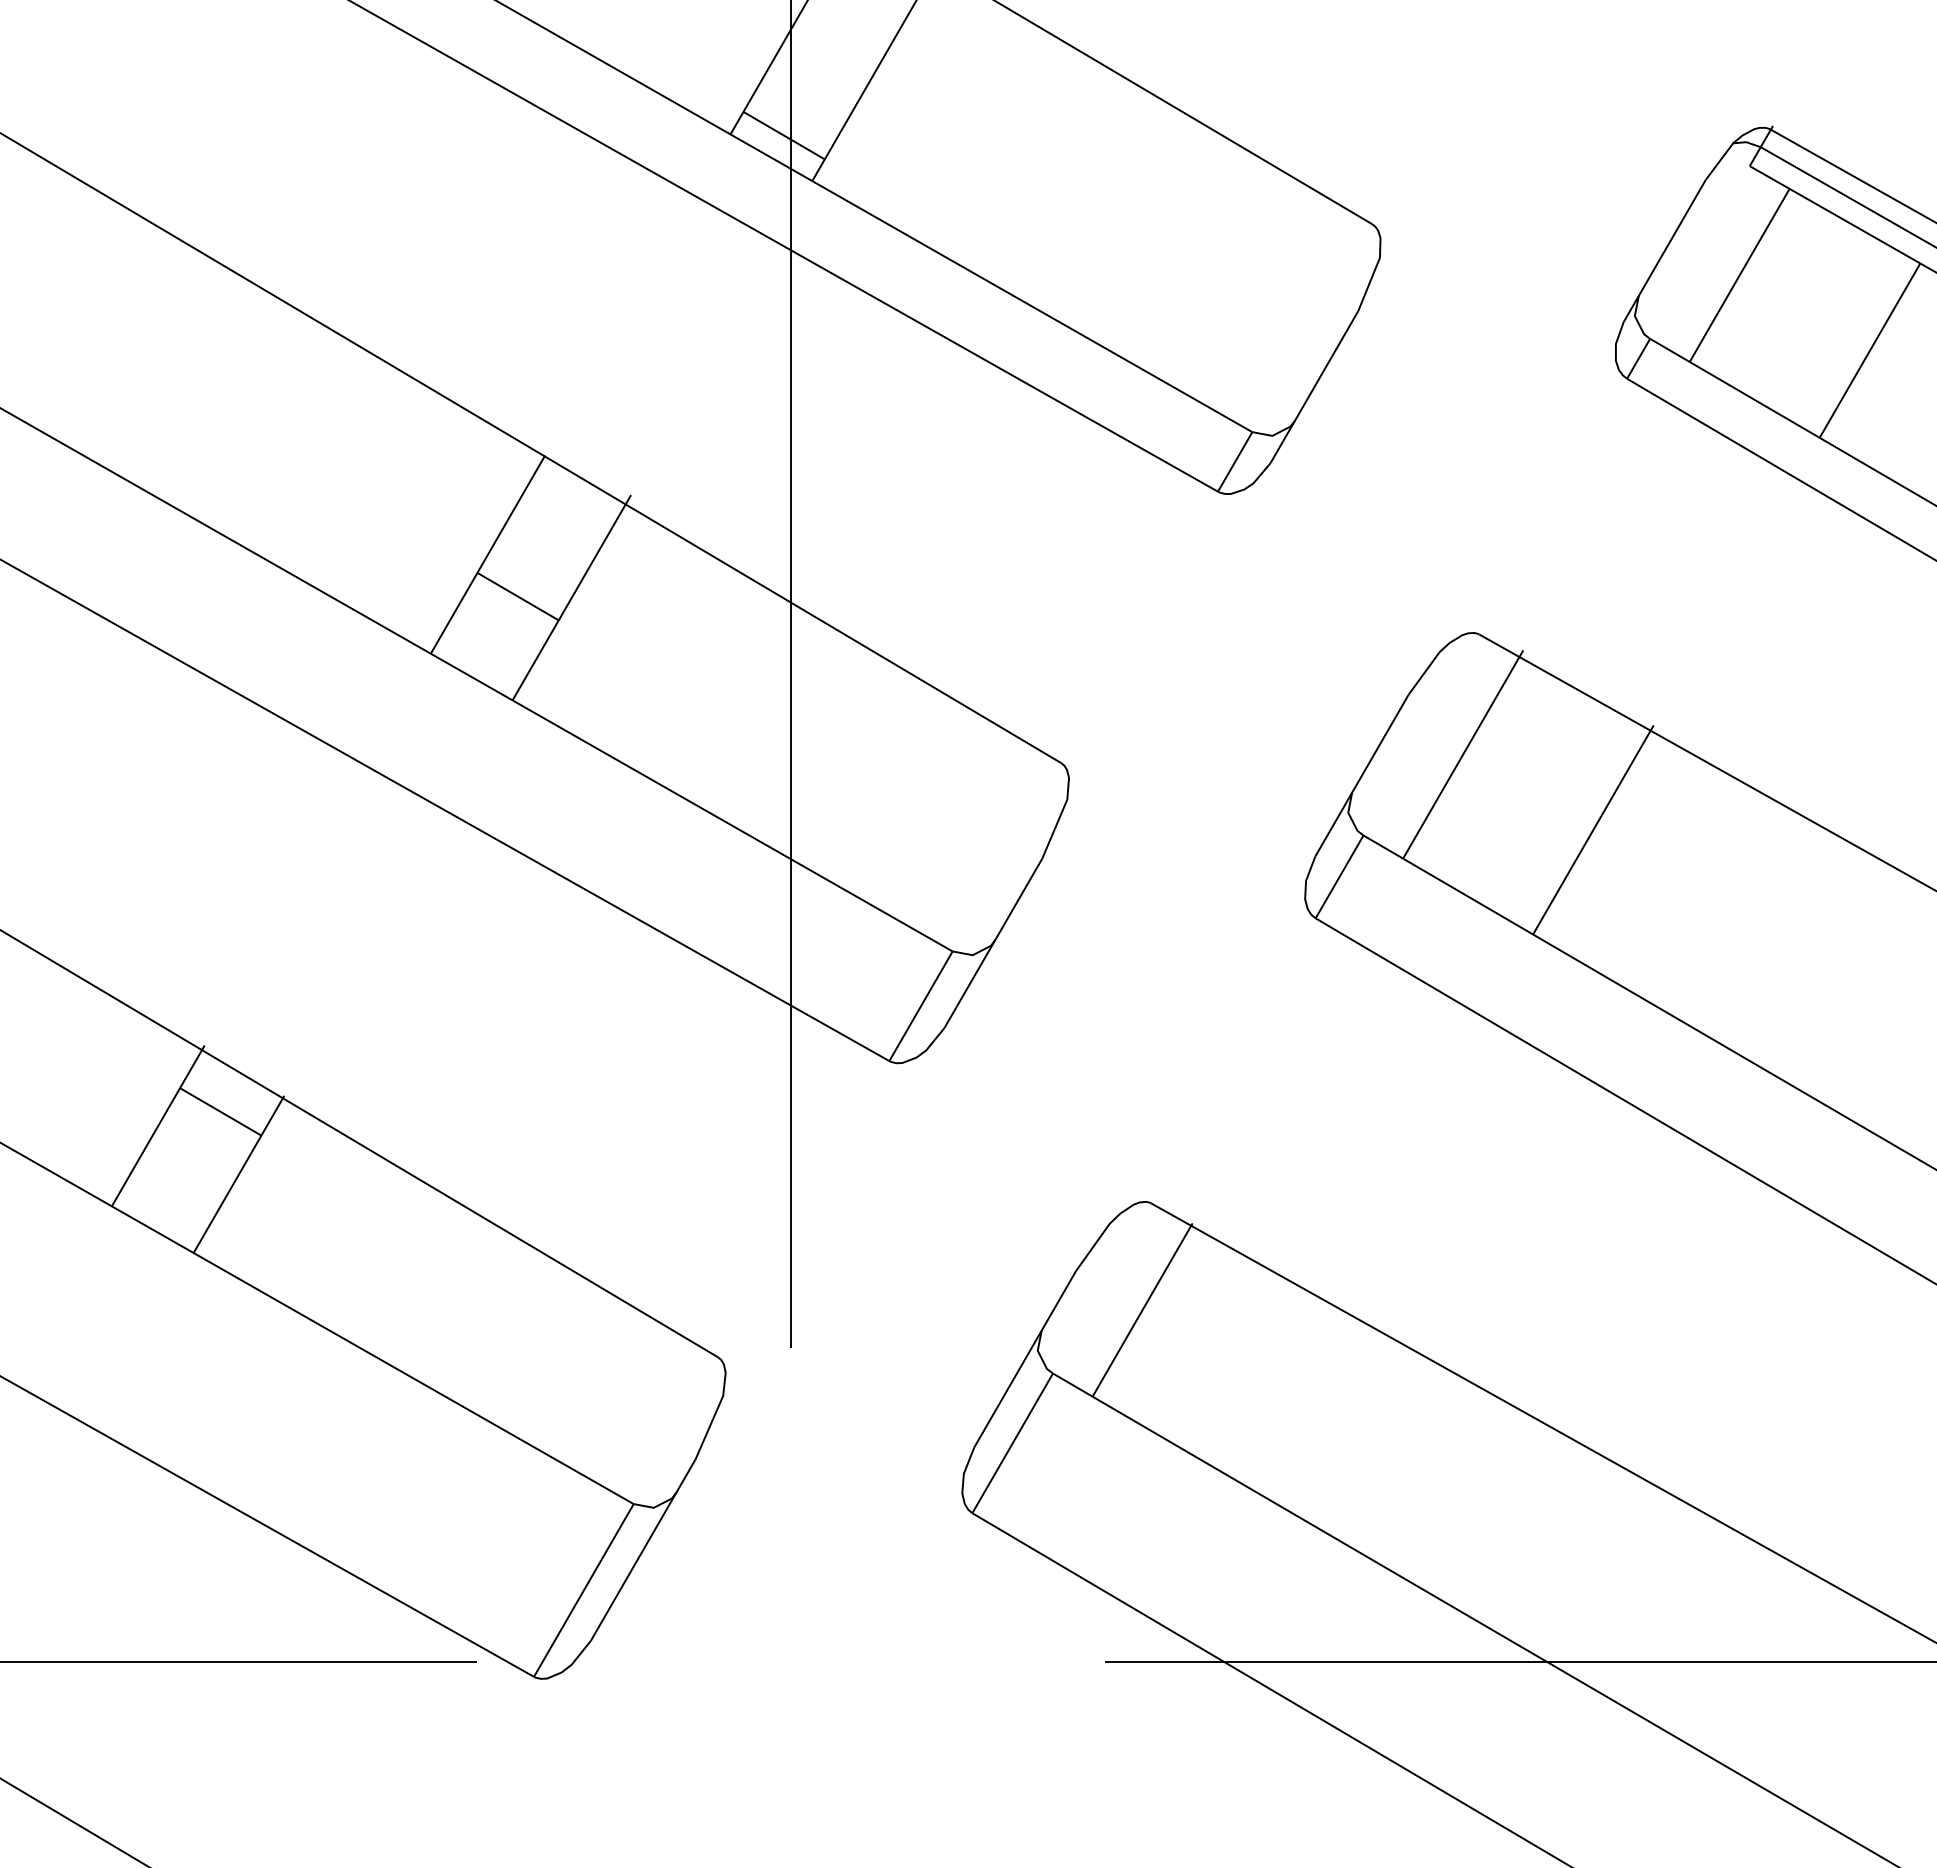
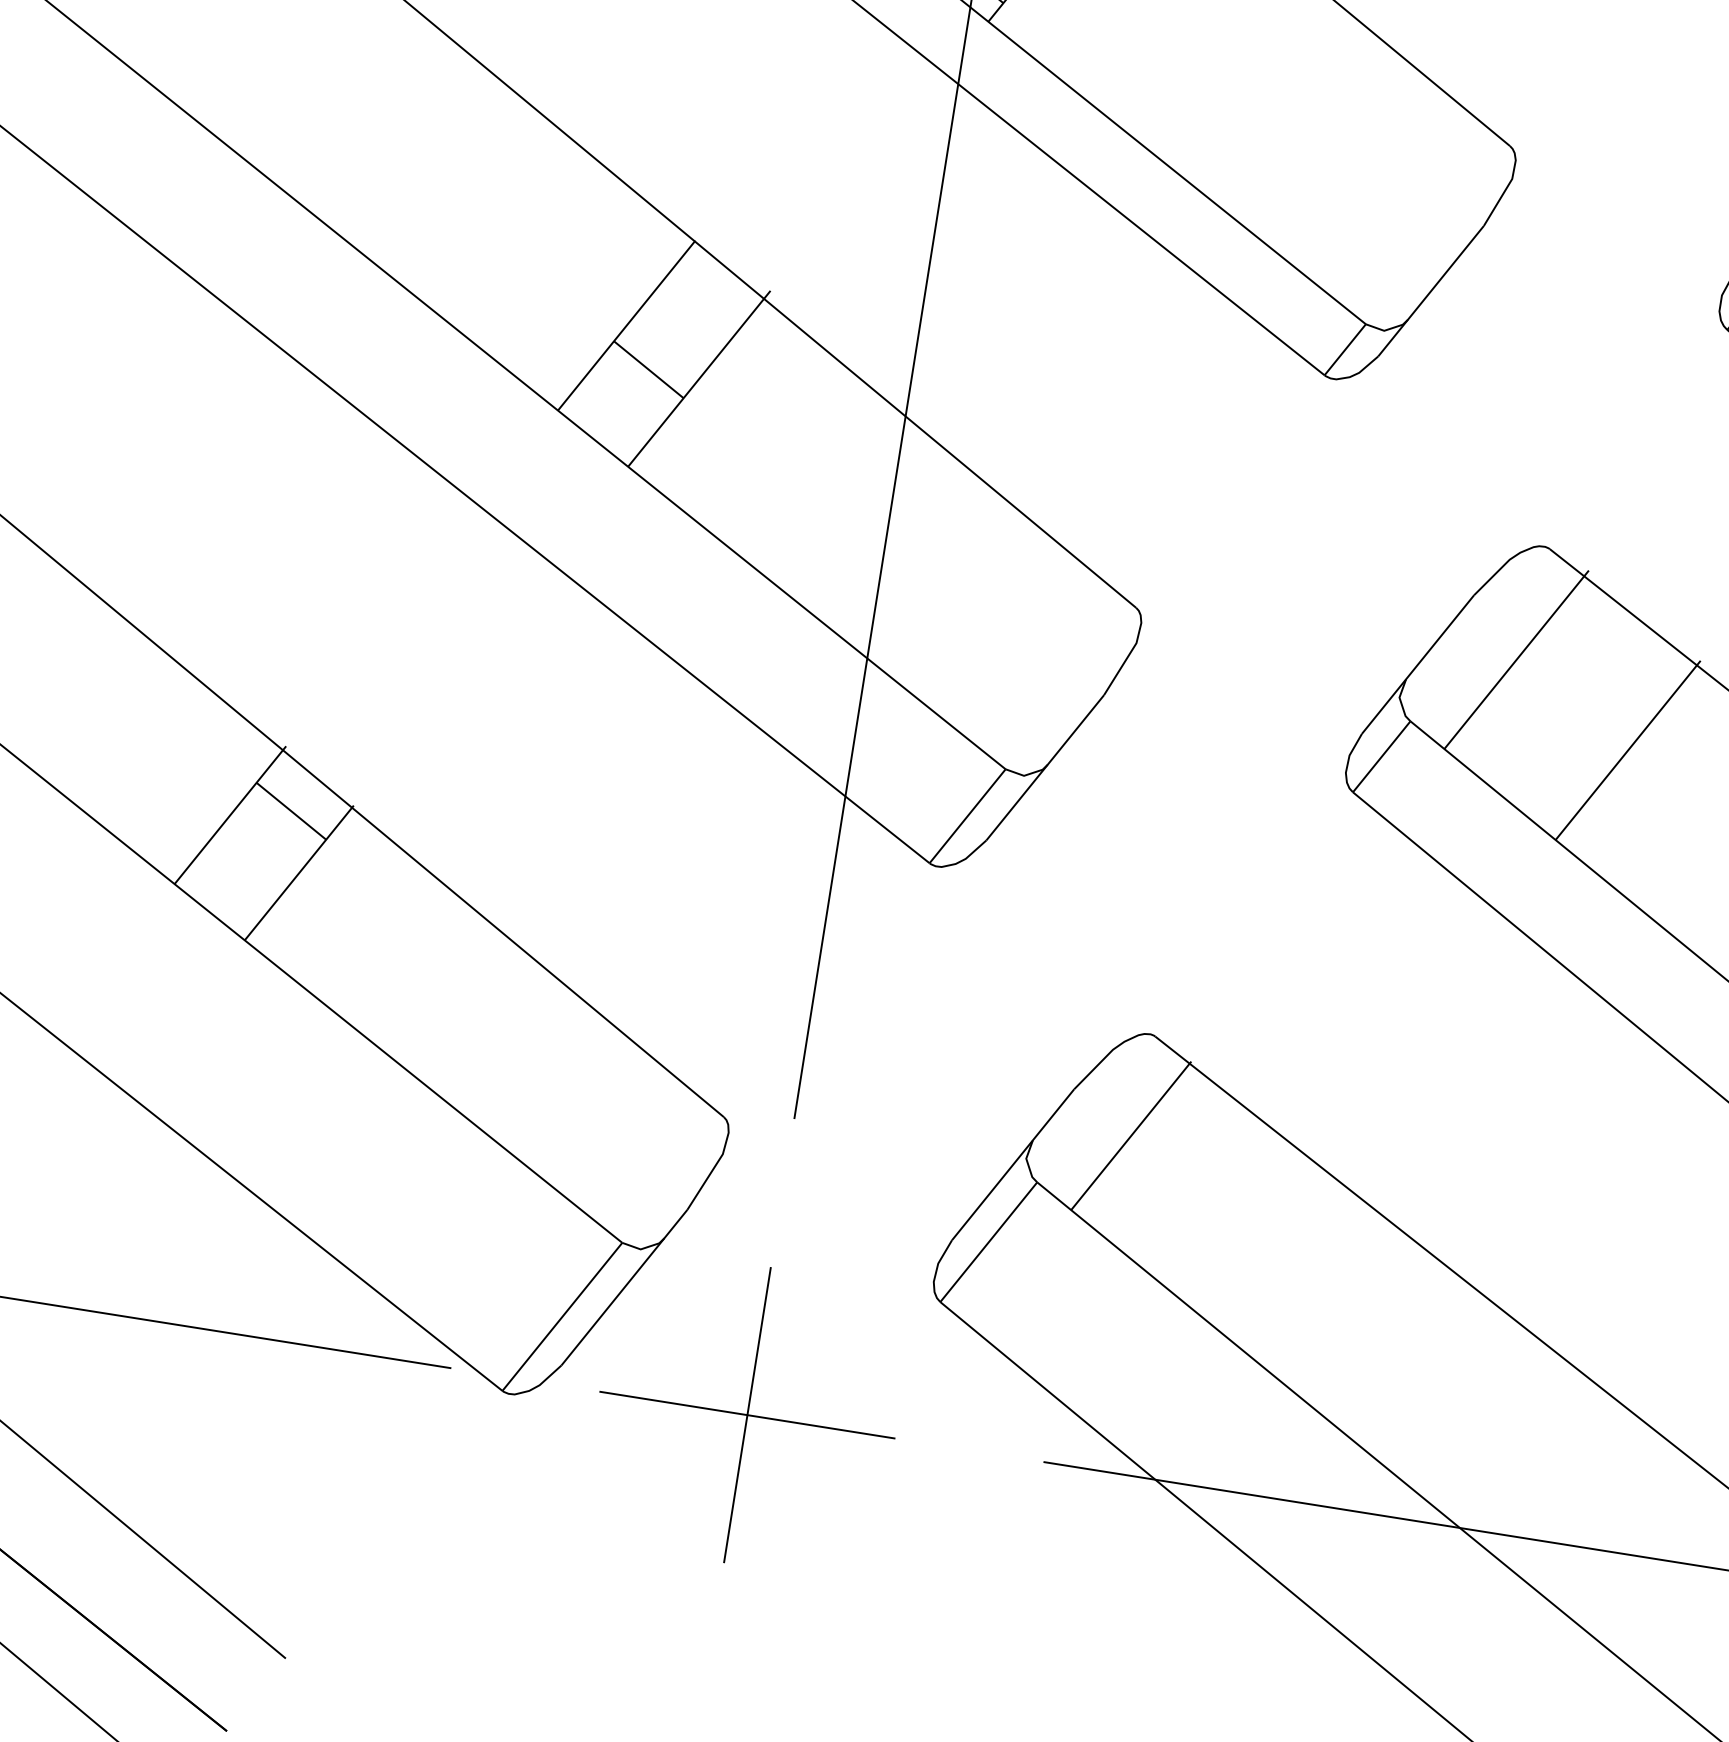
part: (790, 1661) -> (746, 1414), added

